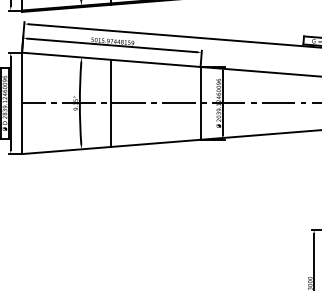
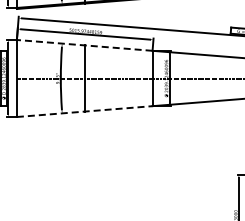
line: (110, 59) -> (84, 45), solid -> dashed
line: (112, 146) -> (85, 111), solid -> dashed

